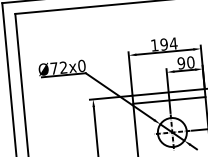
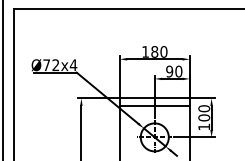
text: (169, 43) -> (159, 51), 194 -> 180
text: (81, 66) -> (73, 65), Ø72x0 -> Ø72x4

